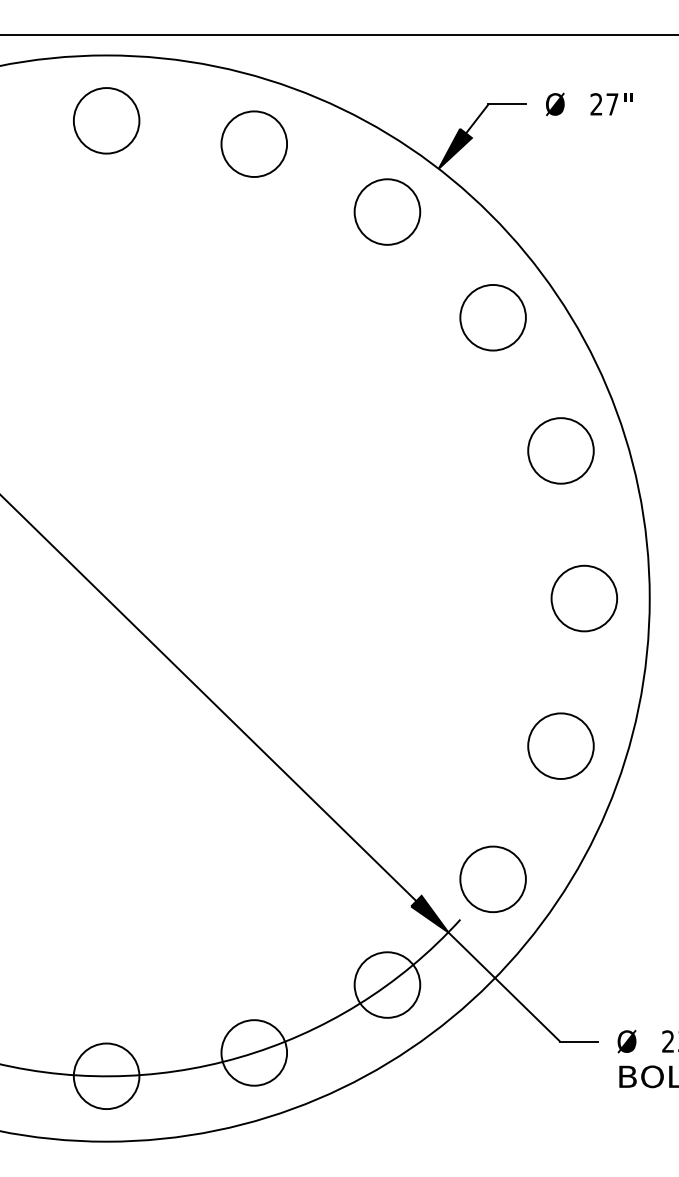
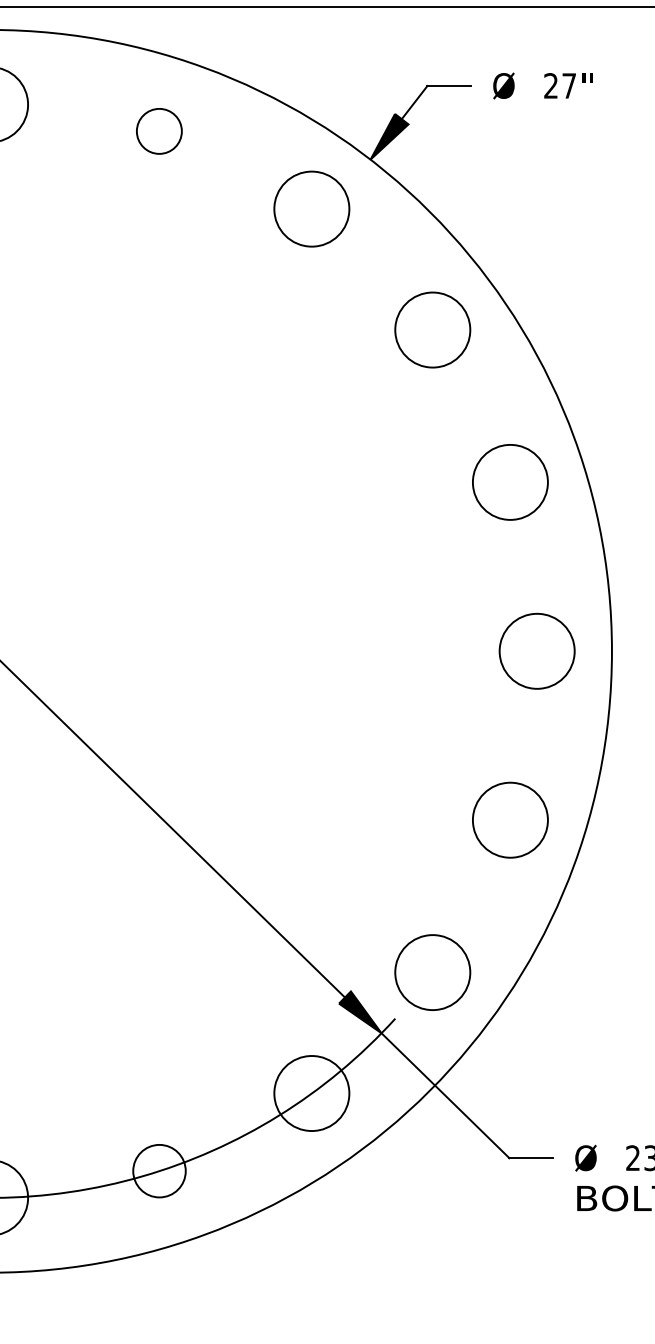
circle: (253, 143) -> (158, 130), size x0.6
circle: (254, 1052) -> (159, 1170), size x0.7

